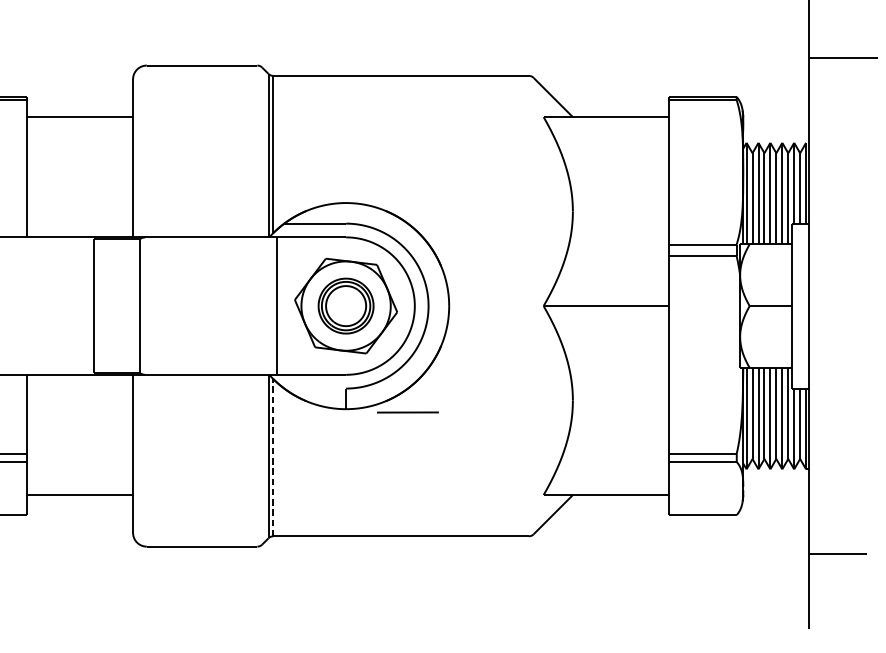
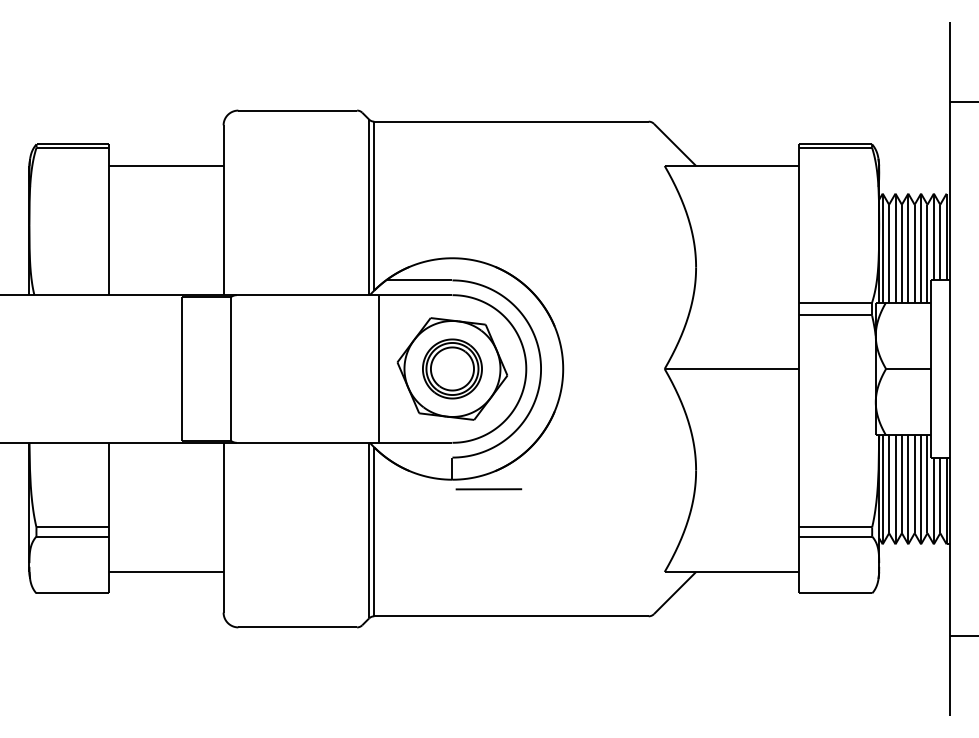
line: (407, 412) -> (488, 489), moved
line: (273, 457) -> (374, 531), dashed -> solid

